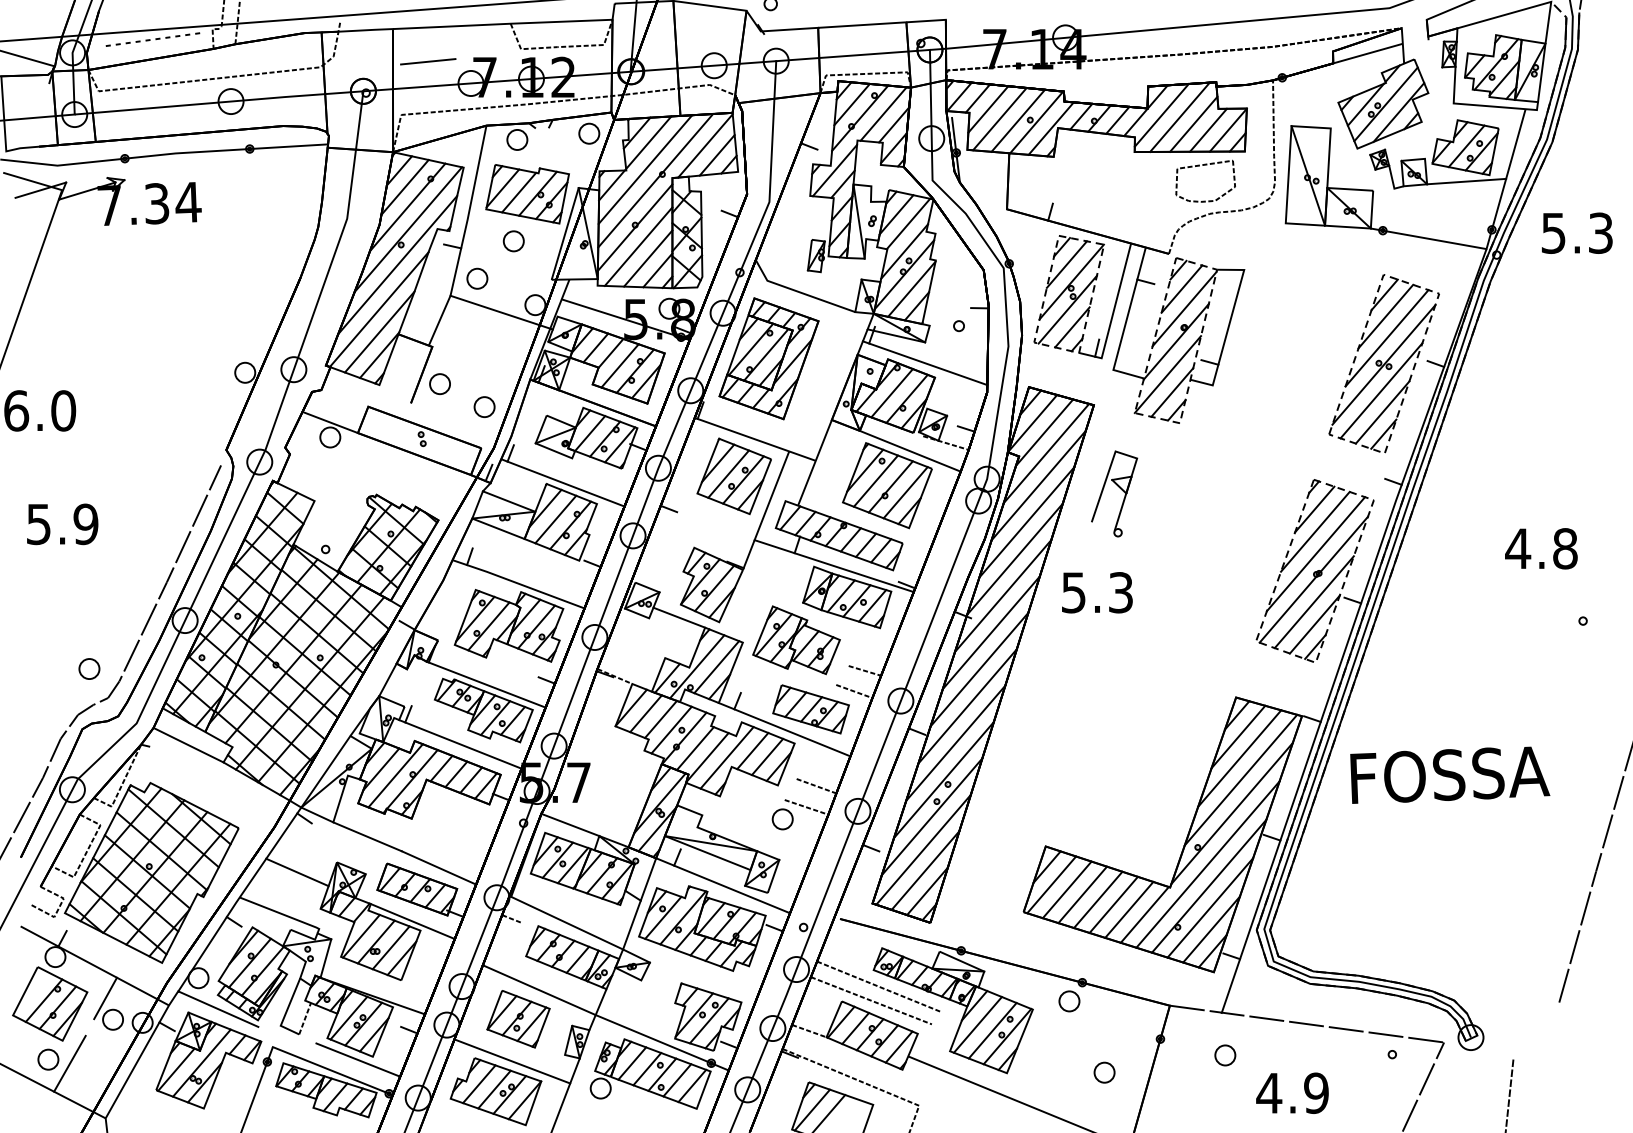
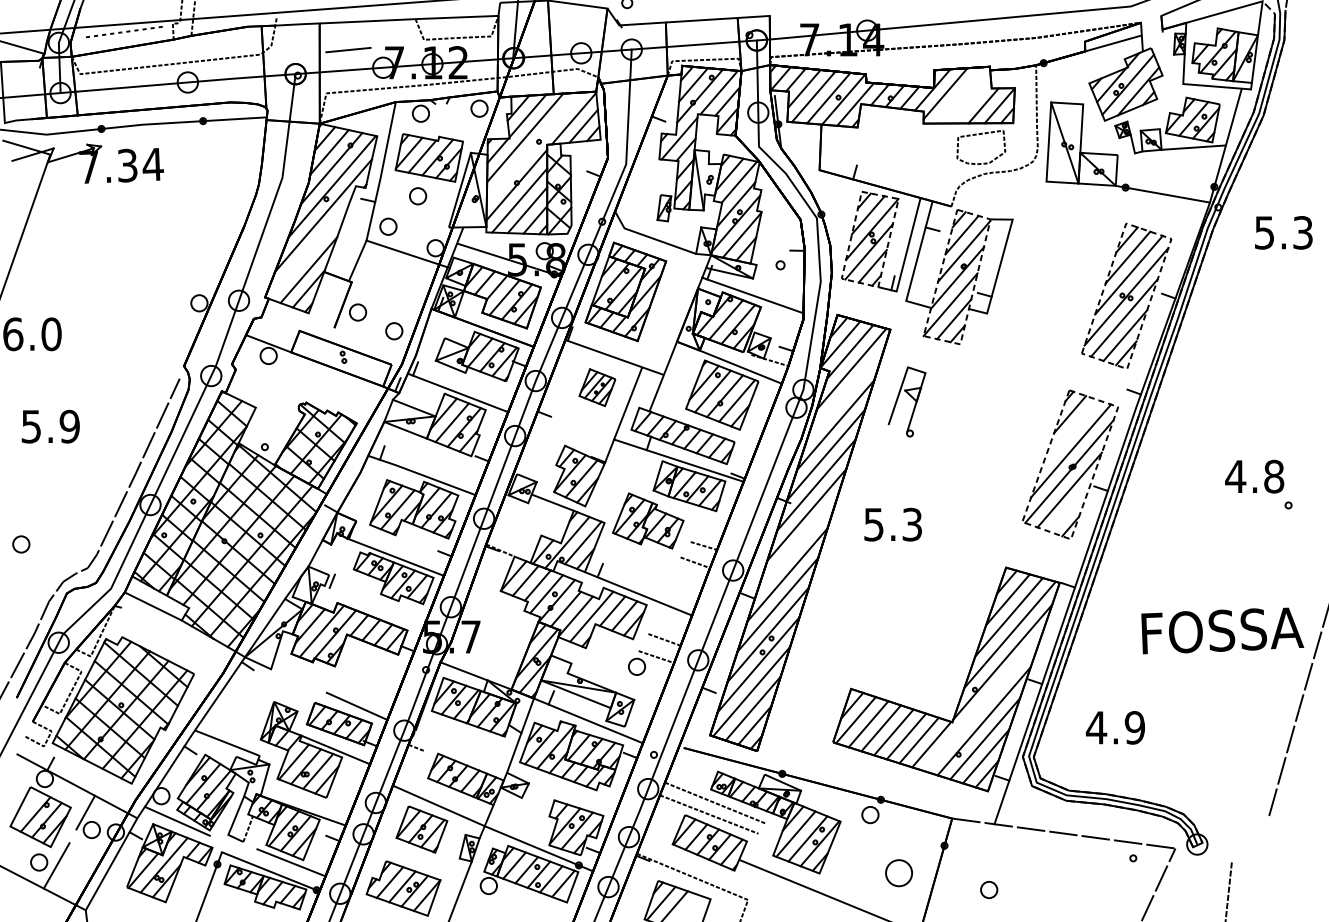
line: (1179, 116) -> (960, 94), removed
line: (1193, 123) -> (971, 100), removed
line: (655, 180) -> (533, 146), removed
text: (1577, 232) -> (1284, 232), moved
line: (378, 309) -> (307, 251), removed
part: (733, 476) -> (596, 387), size x0.6
line: (1038, 485) -> (845, 395), removed
line: (1315, 531) -> (1070, 432), removed
text: (1541, 548) -> (1254, 476), moved
text: (1097, 592) -> (893, 524), moved
line: (1314, 624) -> (1069, 508), removed
part: (89, 668) -> (21, 544), moved
line: (979, 669) -> (797, 544), removed
part: (810, 709) -> (659, 577), removed
line: (460, 744) -> (374, 605), removed
text: (1450, 774) -> (1222, 630), moved
line: (367, 836) -> (298, 680), removed
line: (1207, 864) -> (982, 703), removed
line: (297, 872) -> (241, 710), removed
line: (567, 922) -> (461, 750), removed
line: (809, 1030) -> (658, 838), removed
part: (1225, 1055) -> (989, 890), moved
line: (512, 1061) -> (417, 863), removed
part: (1104, 1072) -> (898, 872), size x1.6
text: (1292, 1092) -> (1115, 727), moved

